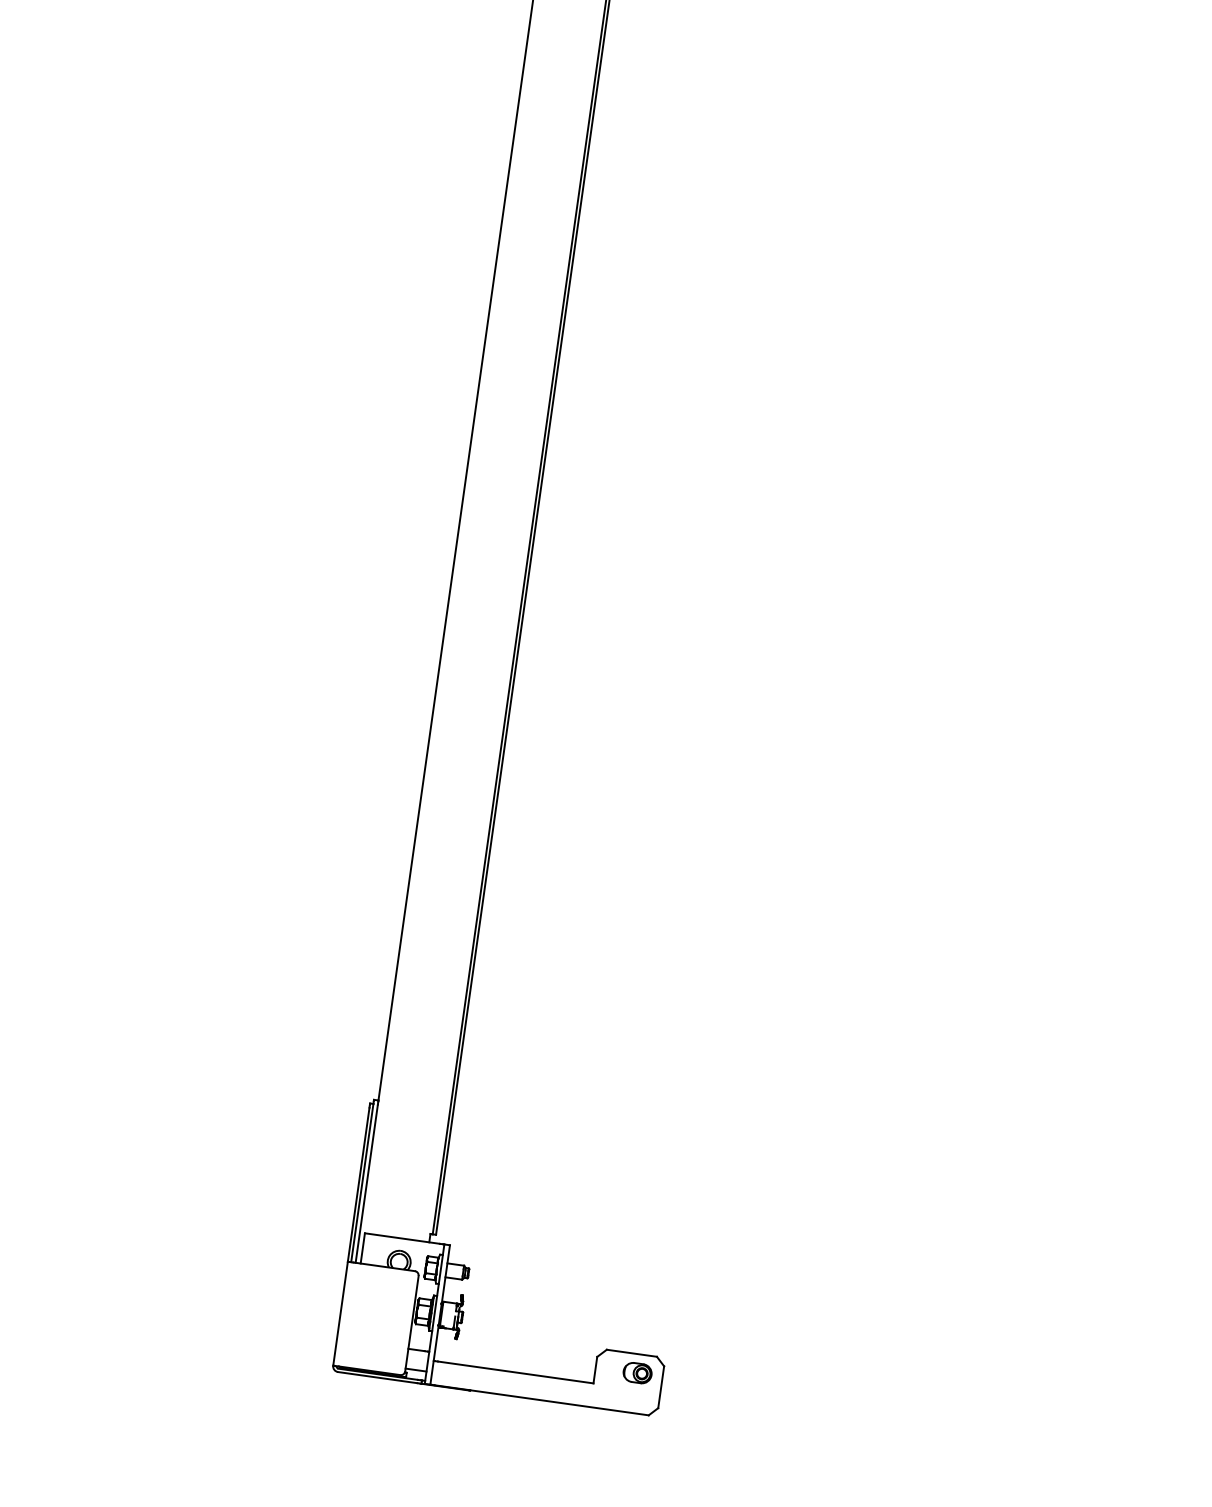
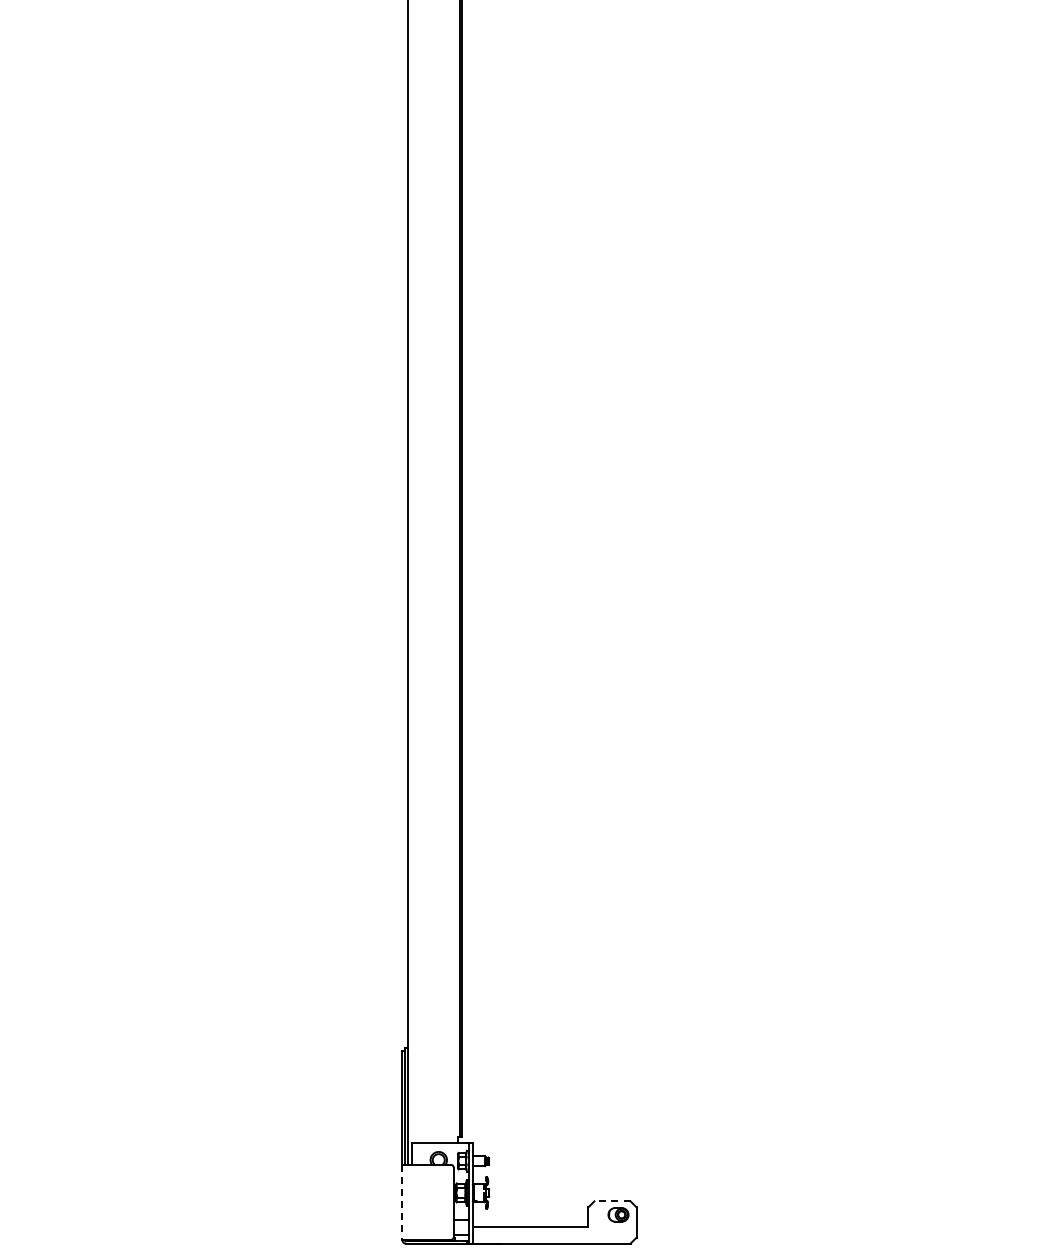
line: (340, 1313) -> (402, 1202), solid -> dashed
line: (631, 1353) -> (612, 1201), solid -> dashed

